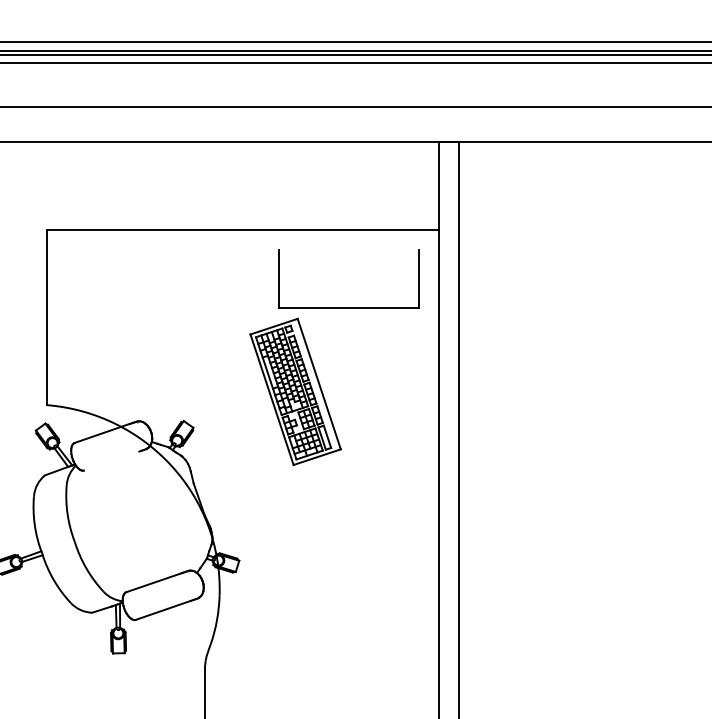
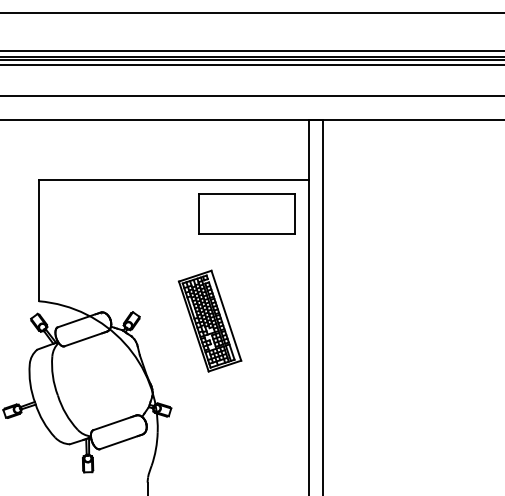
line: (348, 250) -> (246, 194), added
part: (294, 390) -> (209, 320), moved
line: (111, 460) -> (83, 339), added

